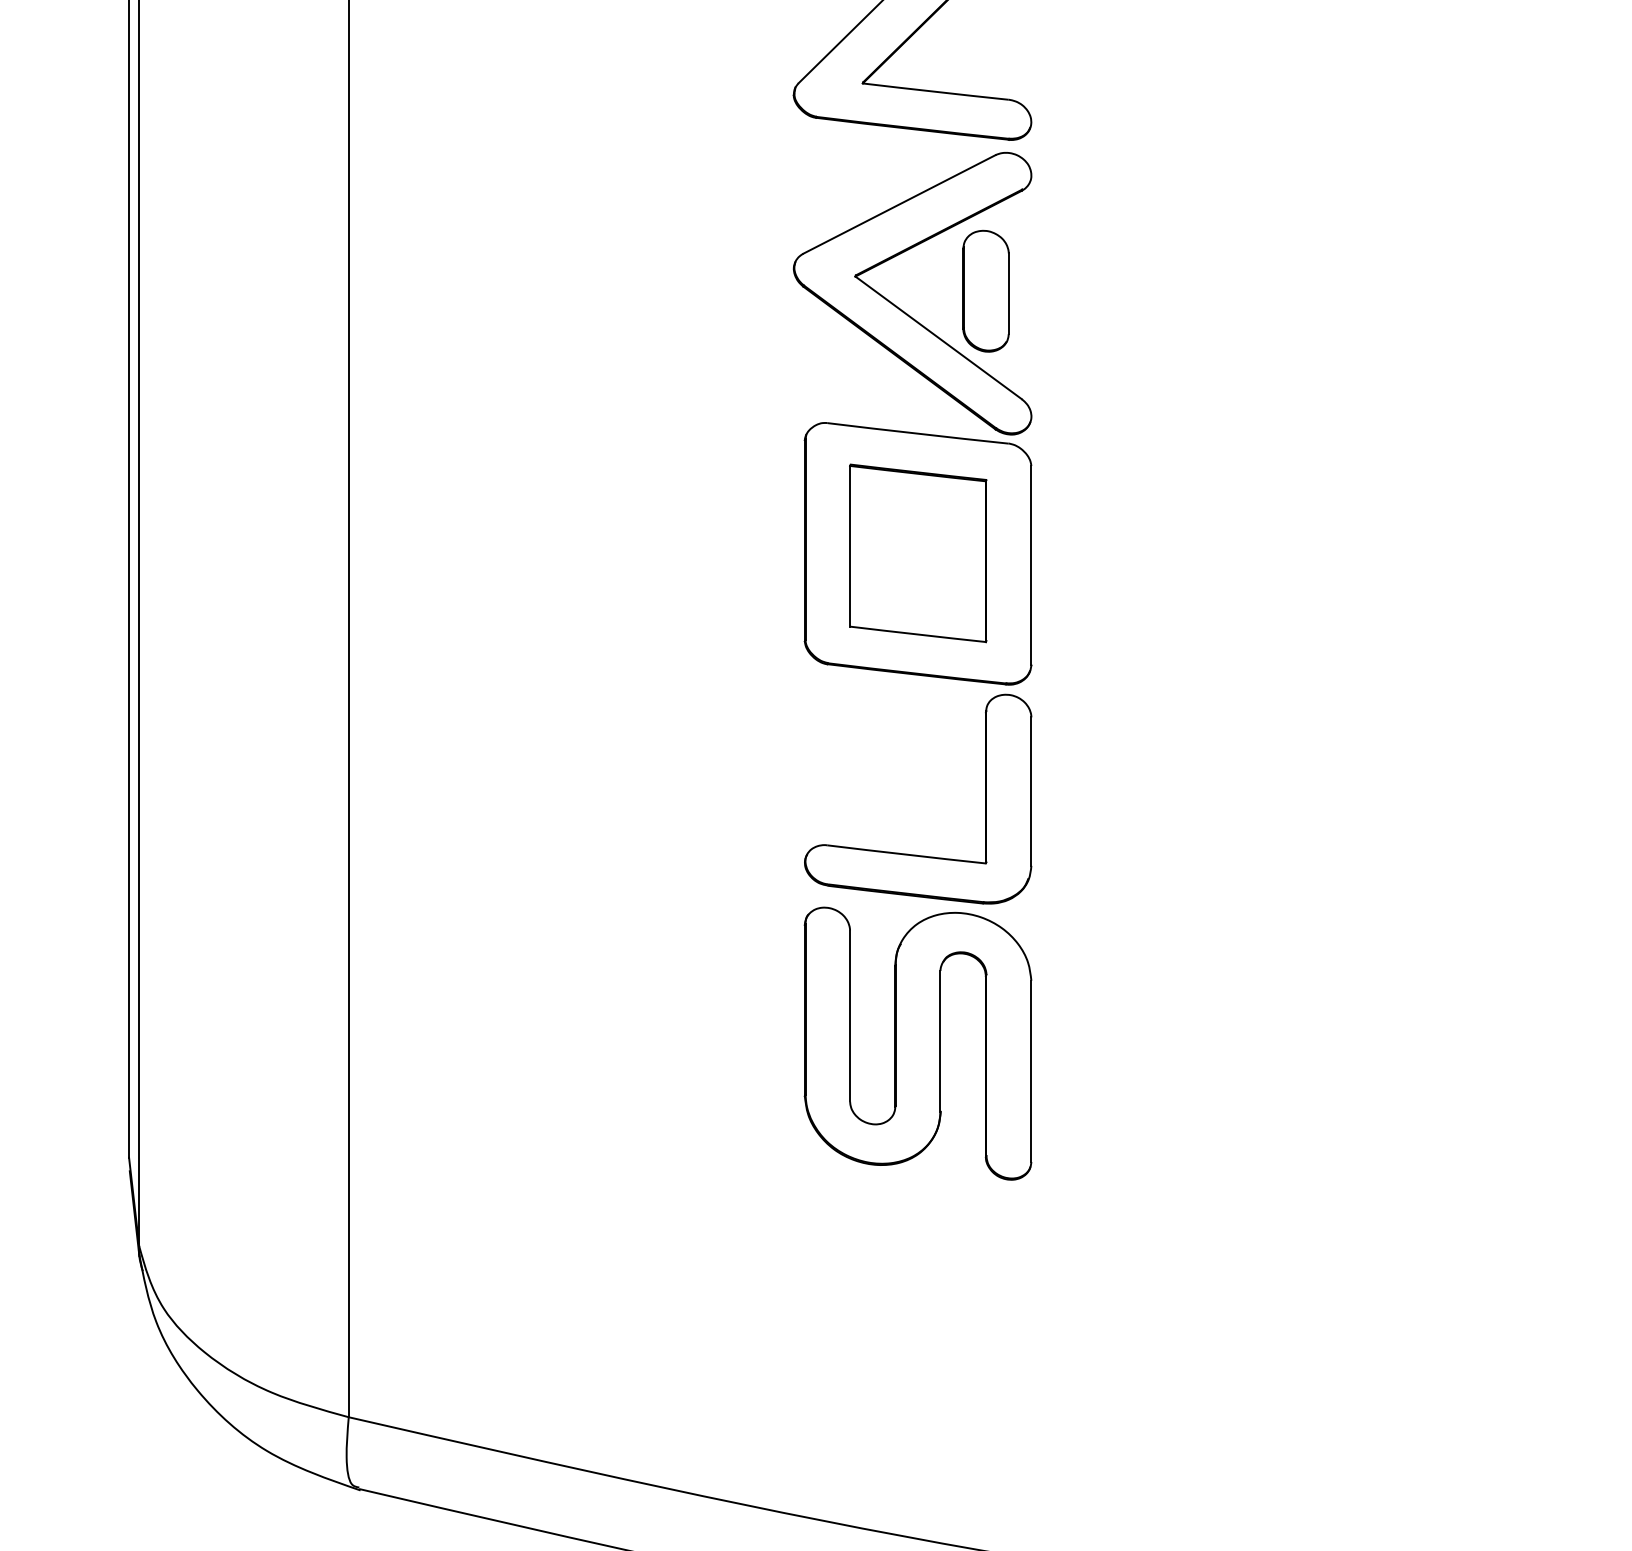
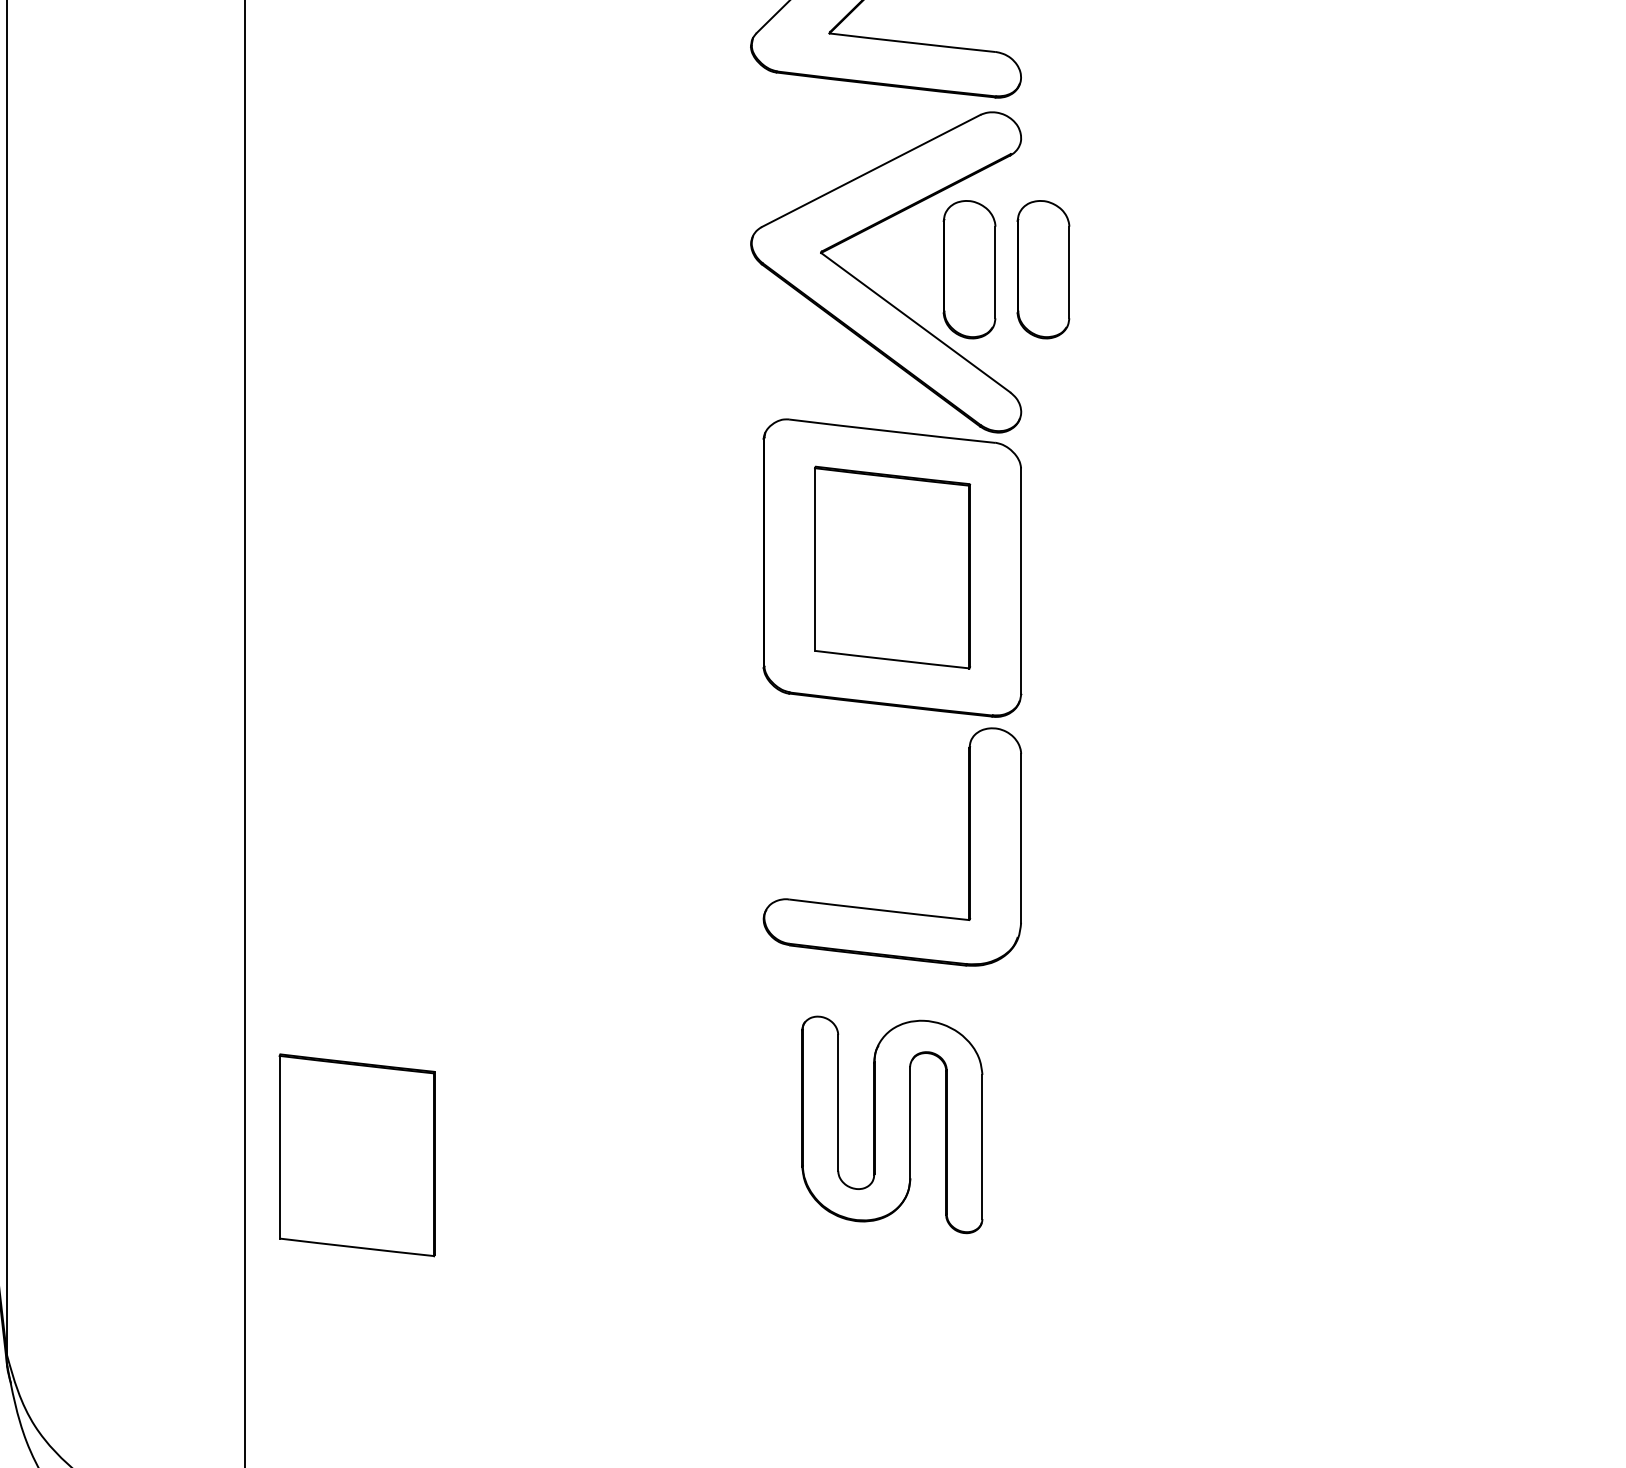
part: (1050, 290) -> (1042, 268), added
part: (917, 1043) -> (891, 1124), size x0.7
part: (447, 1070) -> (357, 1155), added

